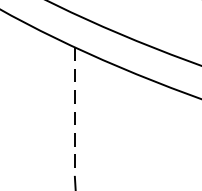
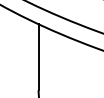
line: (74, 112) -> (38, 57), dashed -> solid

